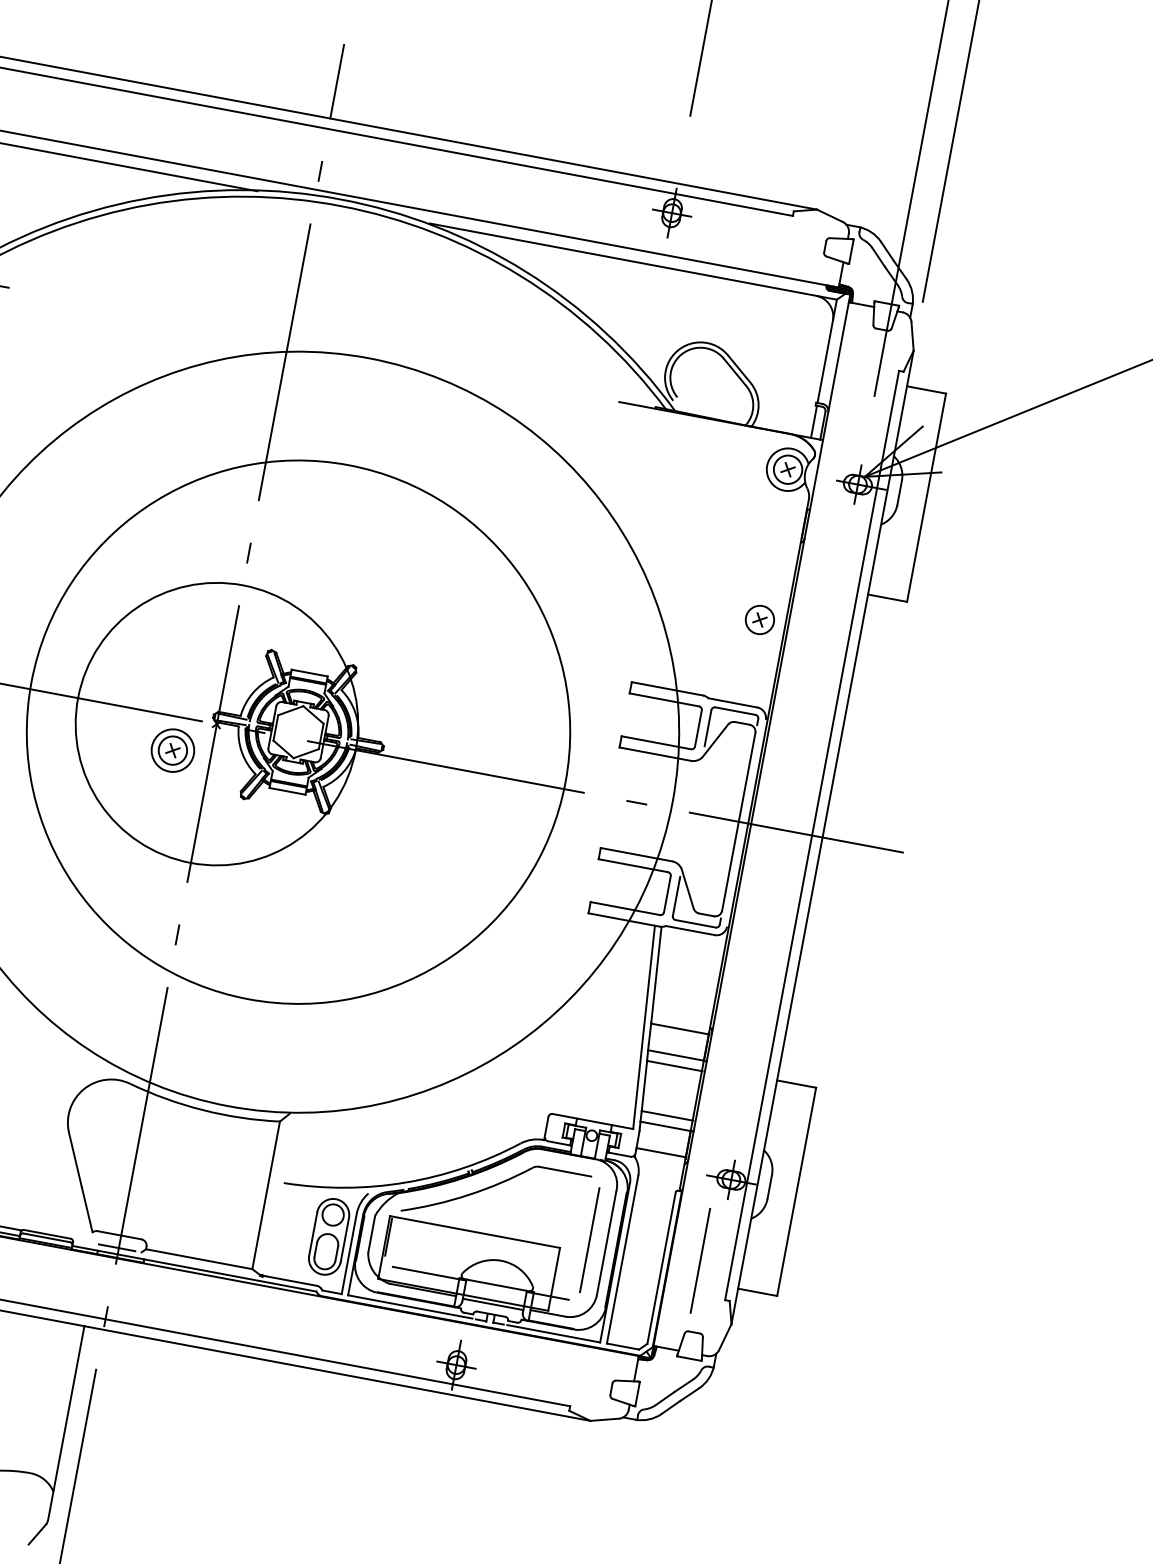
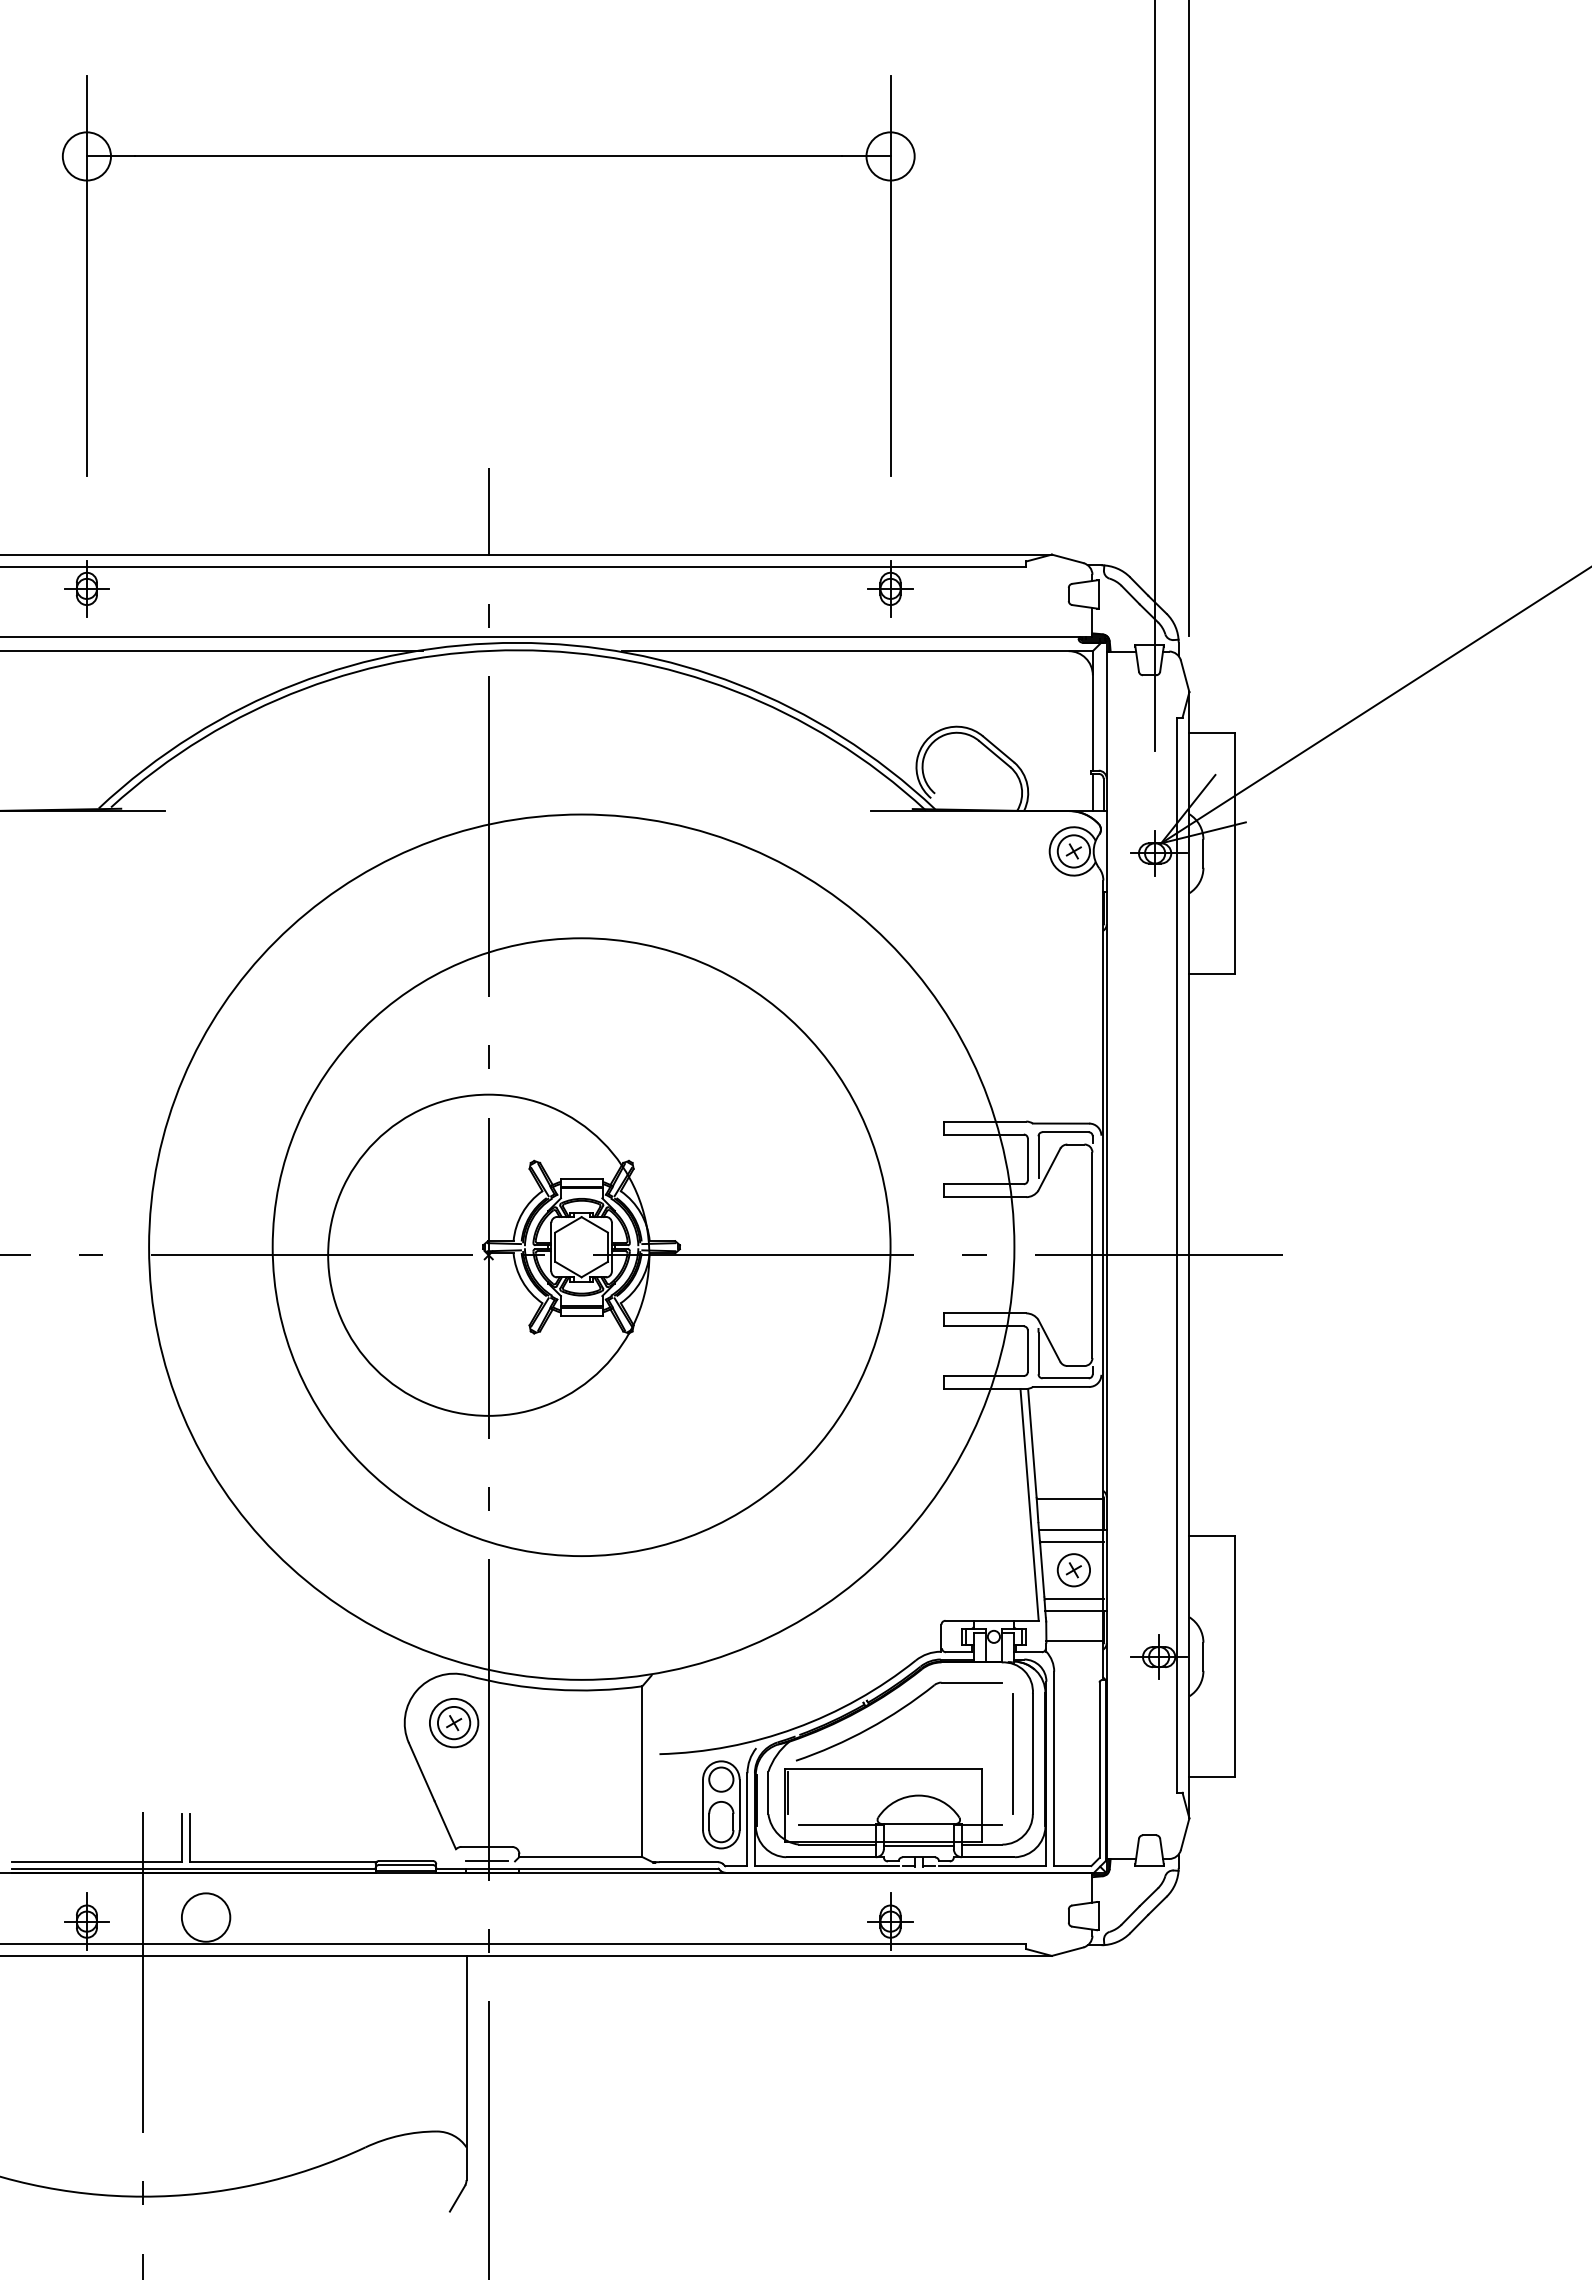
part: (759, 620) -> (1073, 1570), moved
part: (173, 751) -> (454, 1723), moved
line: (699, 1260) -> (1140, 1753), removed

